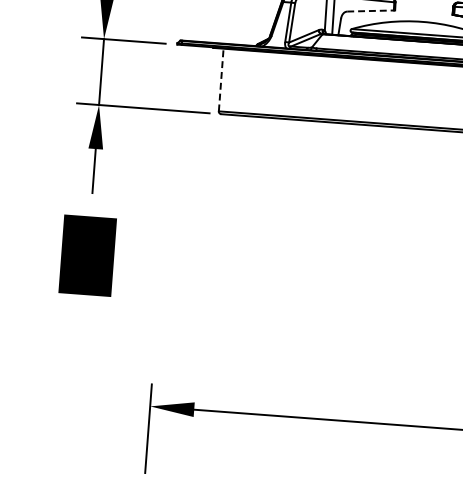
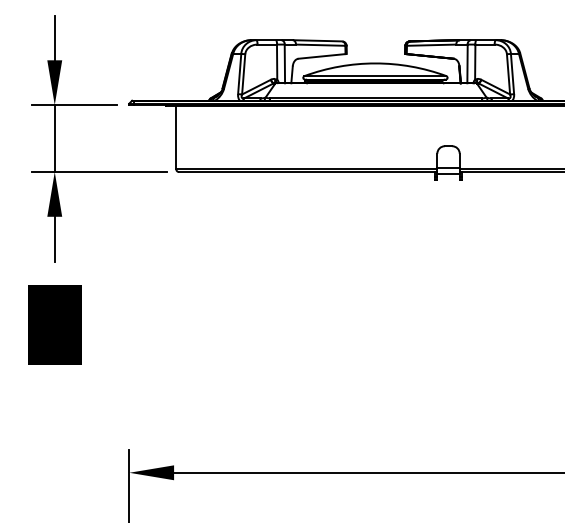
line: (371, 11) -> (322, 56), dashed -> solid
line: (221, 79) -> (176, 136), dashed -> solid

